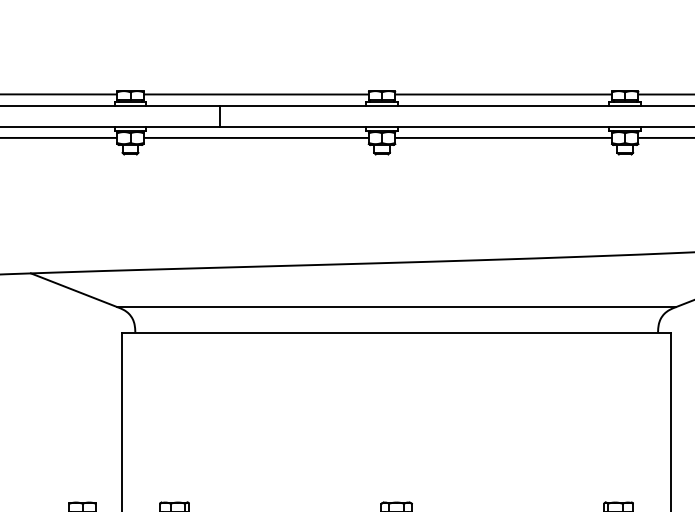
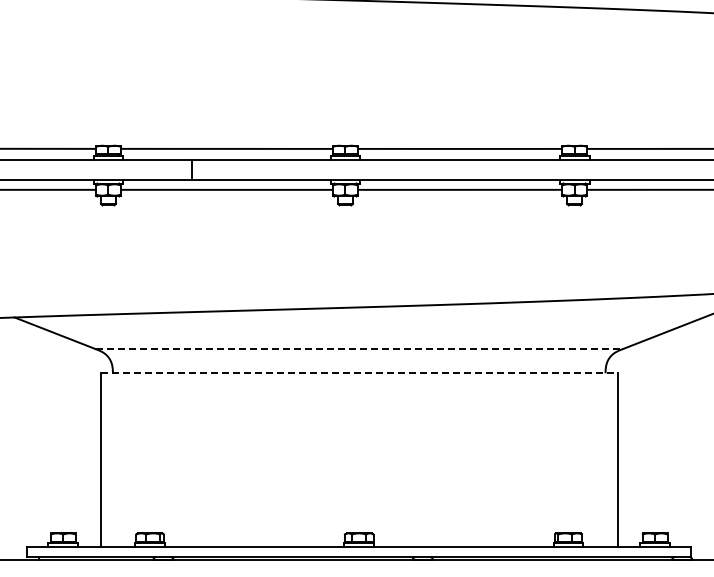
line: (396, 307) -> (359, 349), solid -> dashed
line: (396, 332) -> (359, 373), solid -> dashed

